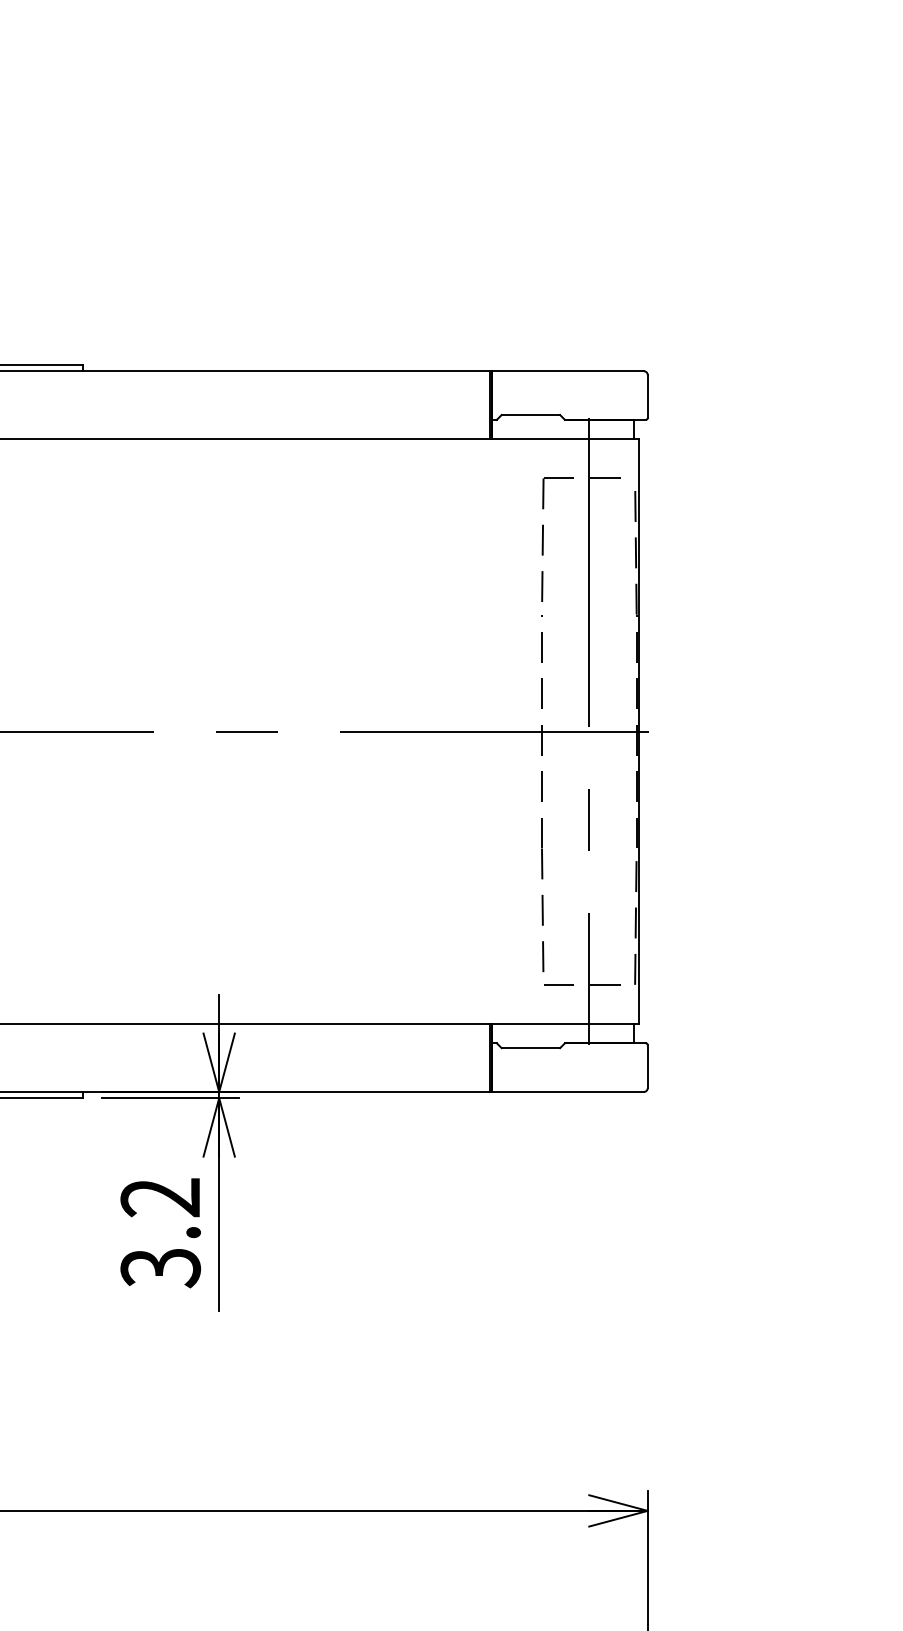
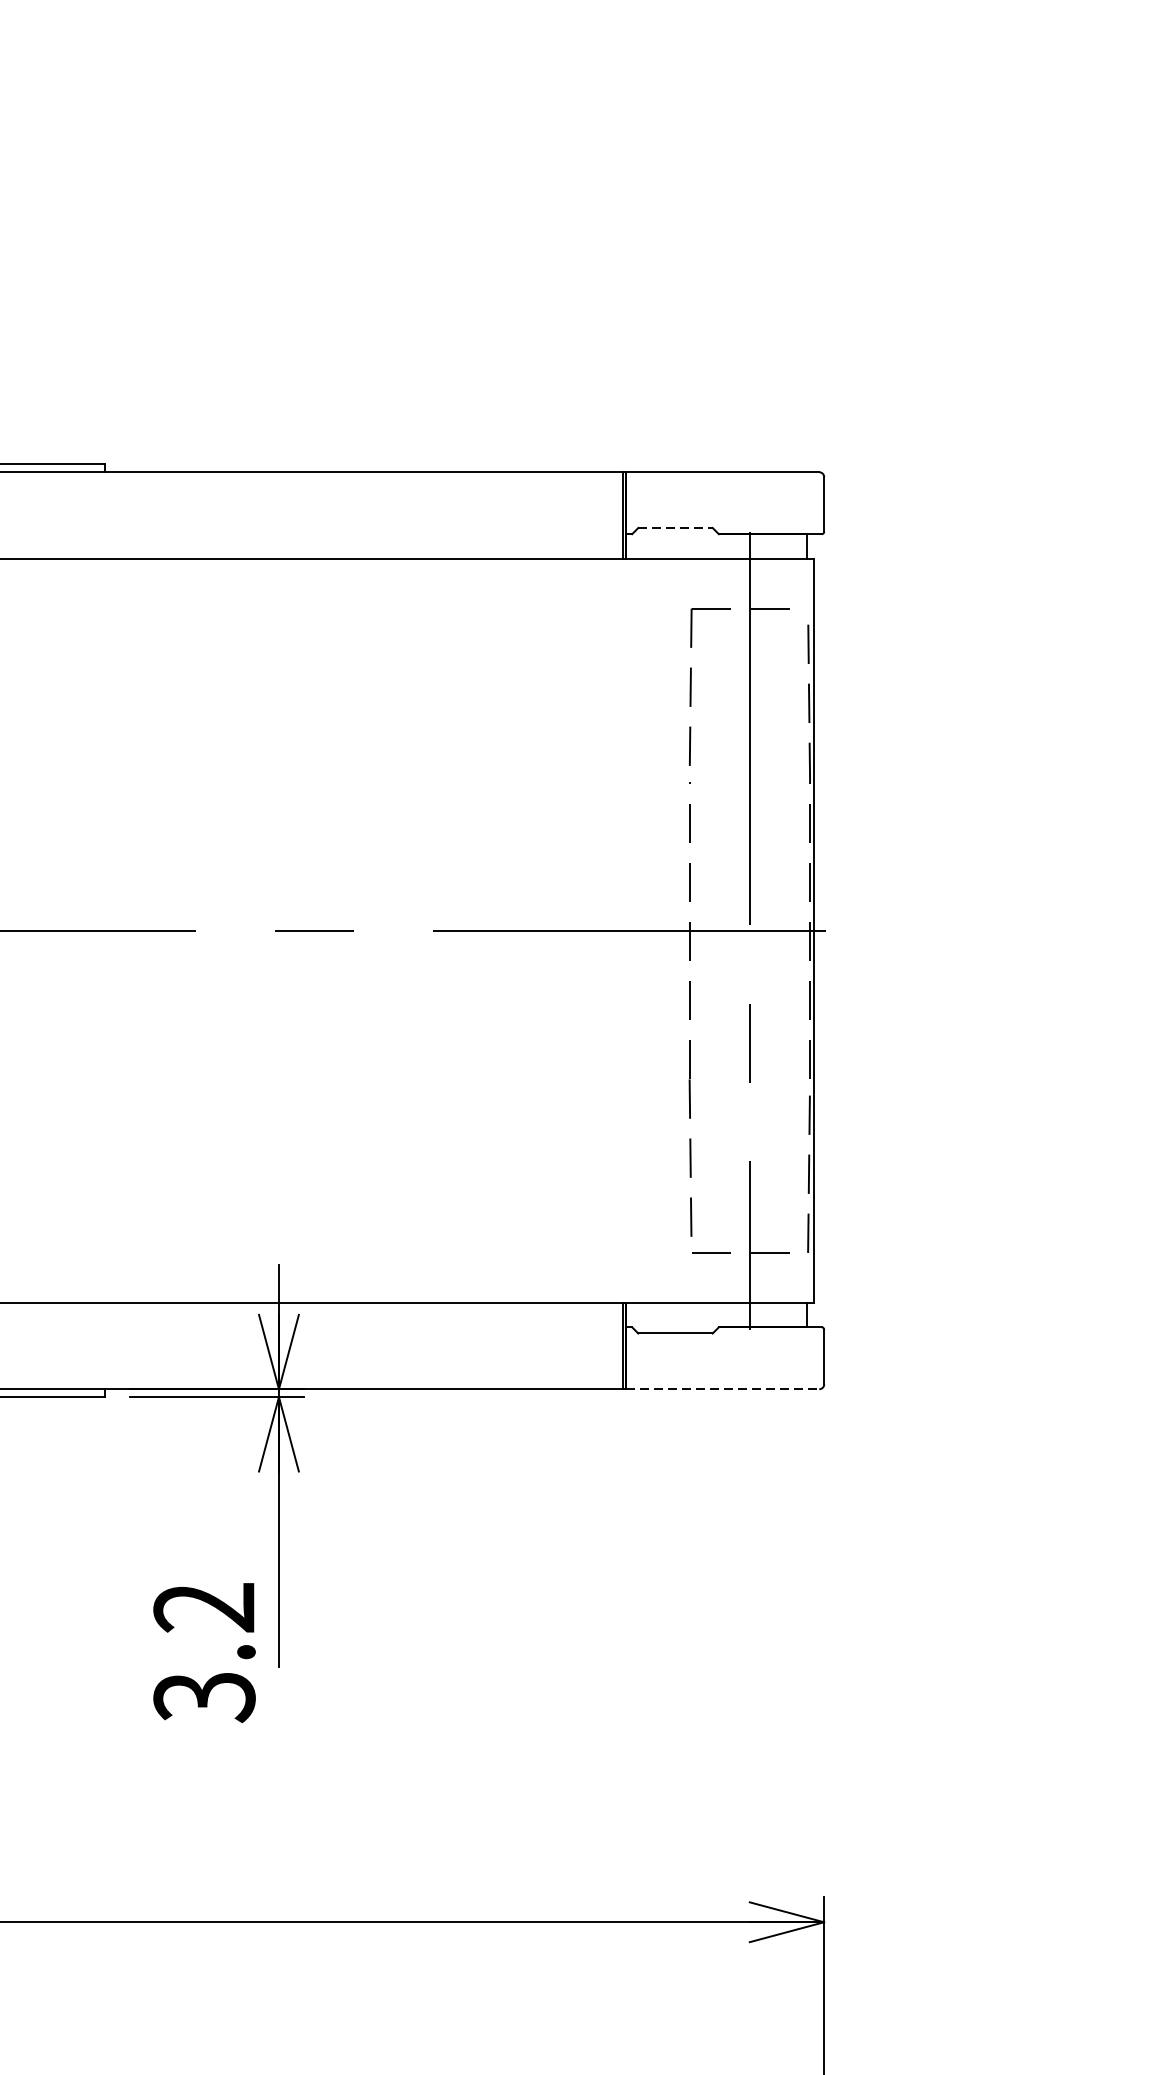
line: (531, 415) -> (676, 528), solid -> dashed
line: (567, 1091) -> (722, 1388), solid -> dashed
text: (160, 1233) -> (204, 1653), moved

